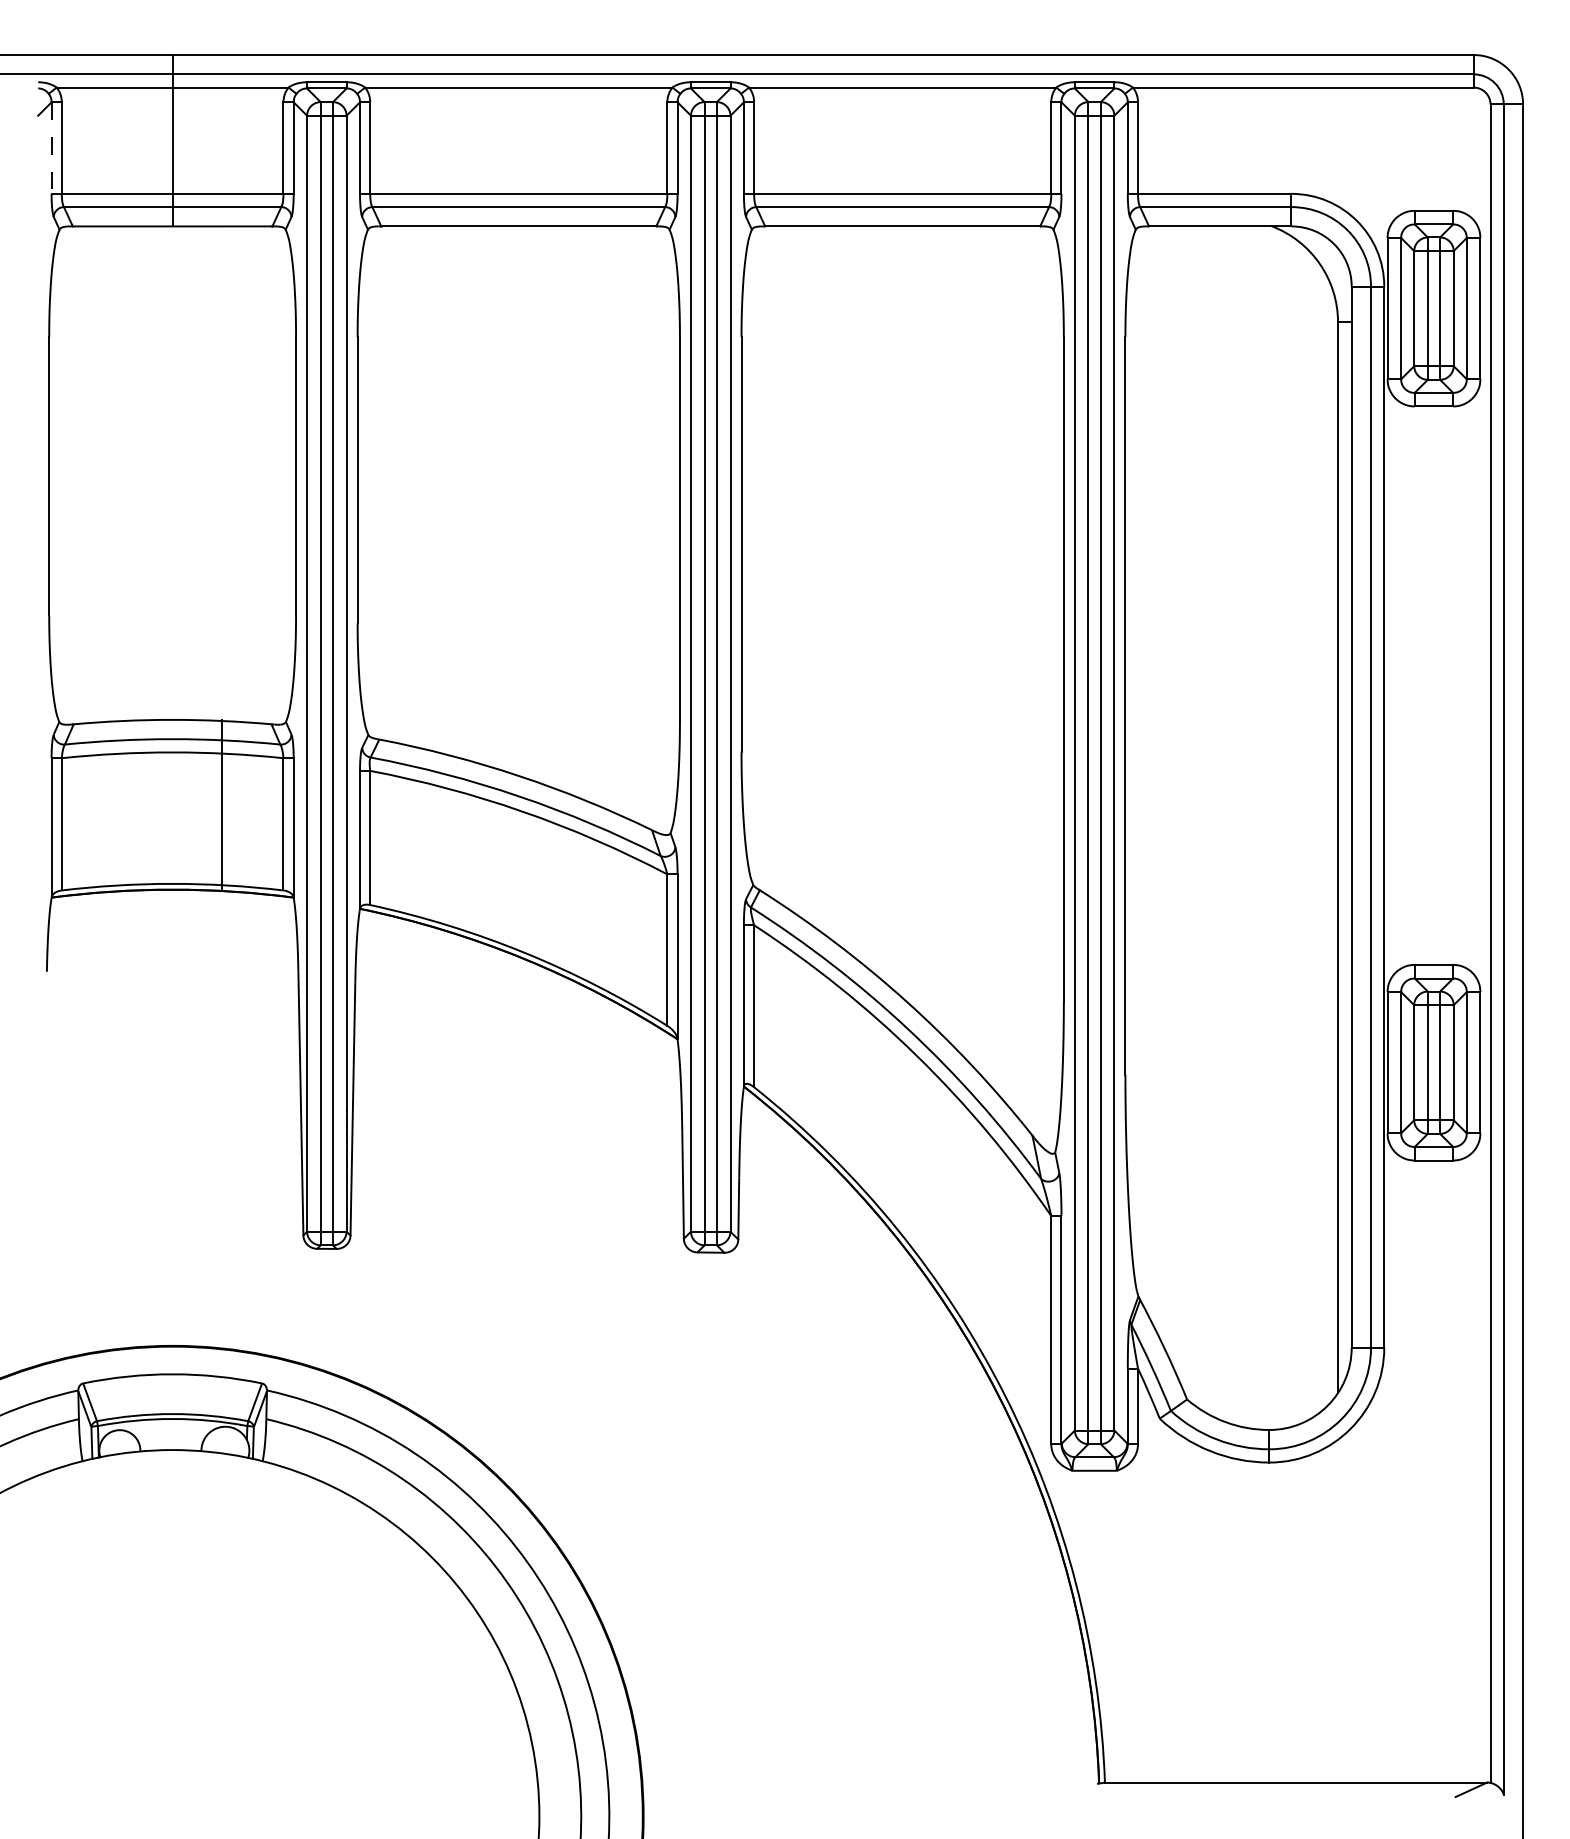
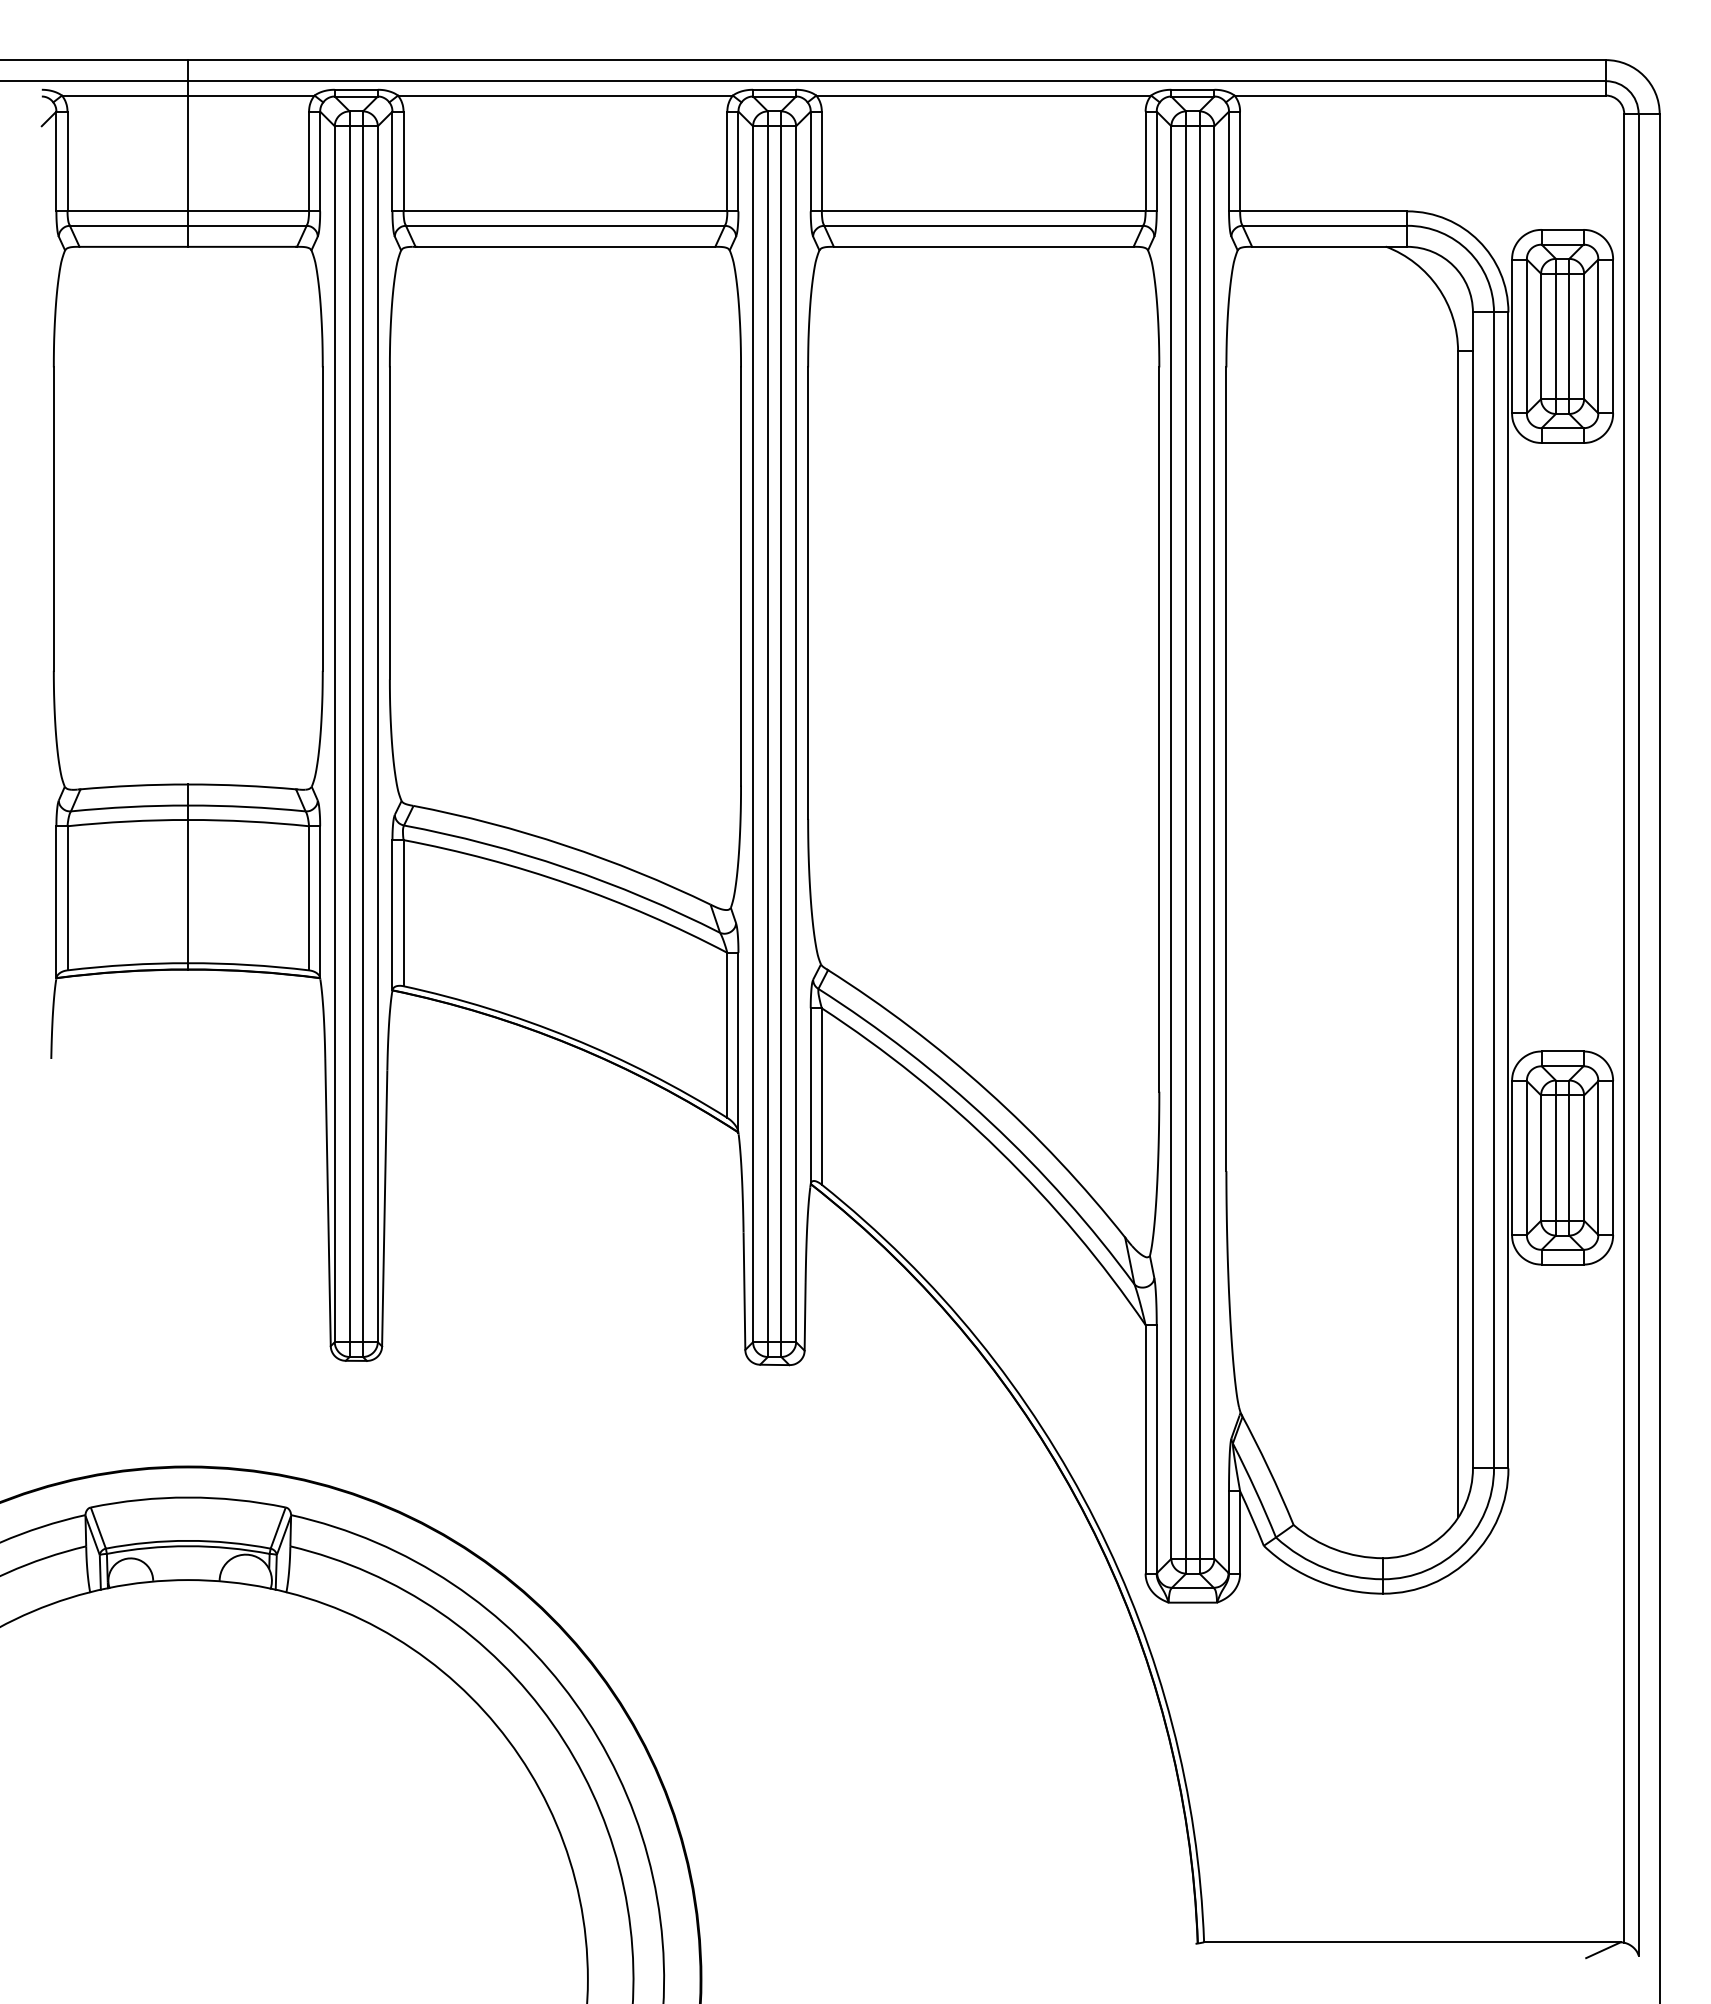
line: (51, 148) -> (56, 161), dashed -> solid
line: (222, 804) -> (188, 876), moved

